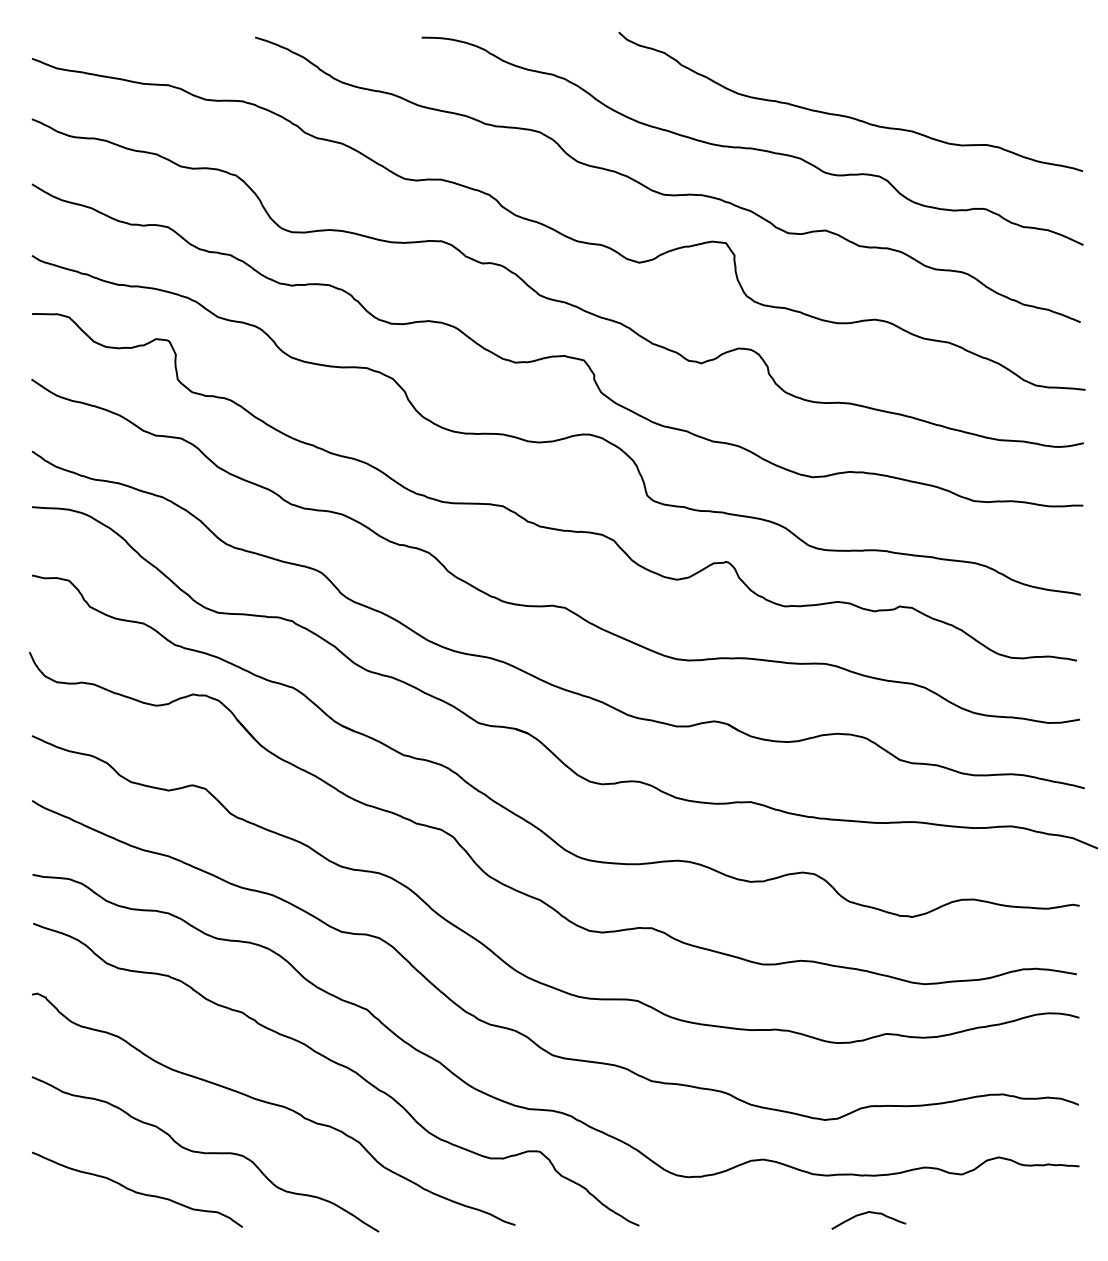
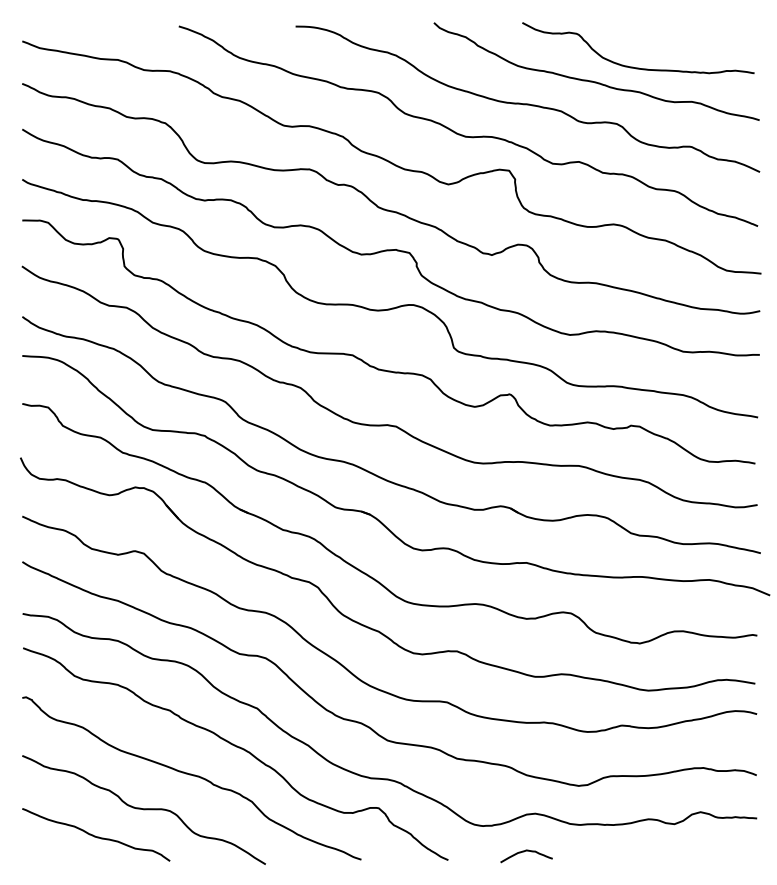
curve: (905, 95) -> (635, 67), added
curve: (867, 1213) -> (525, 851), moved

